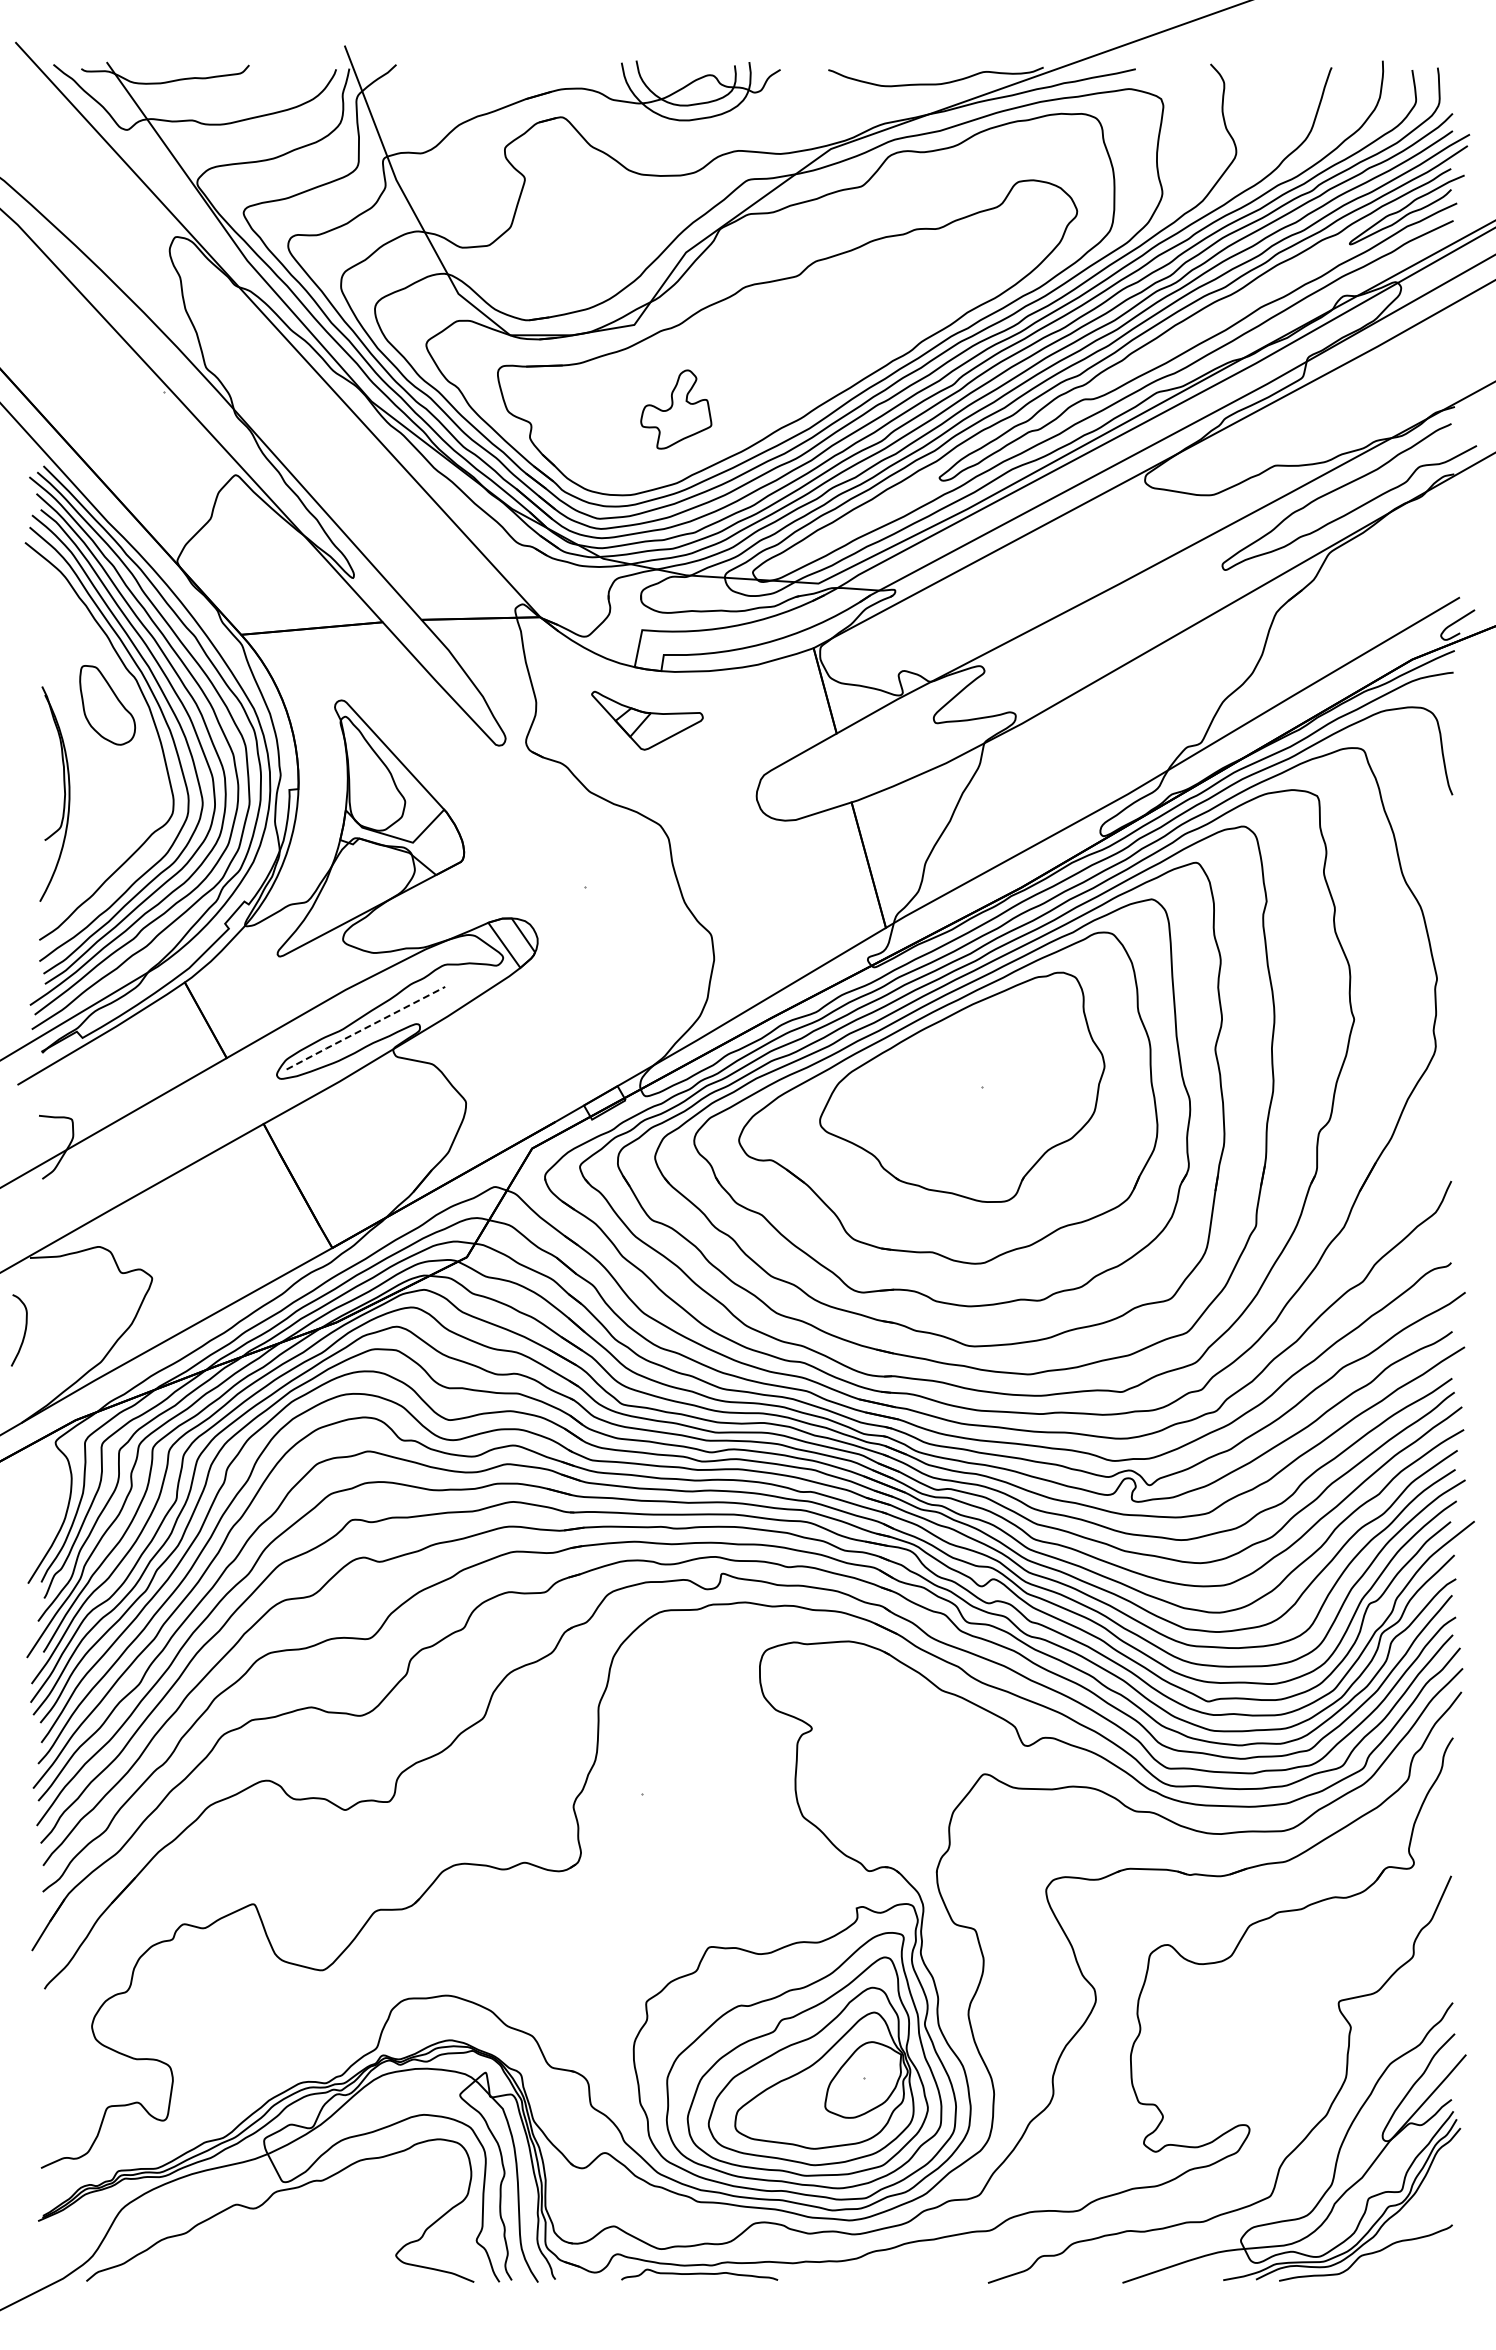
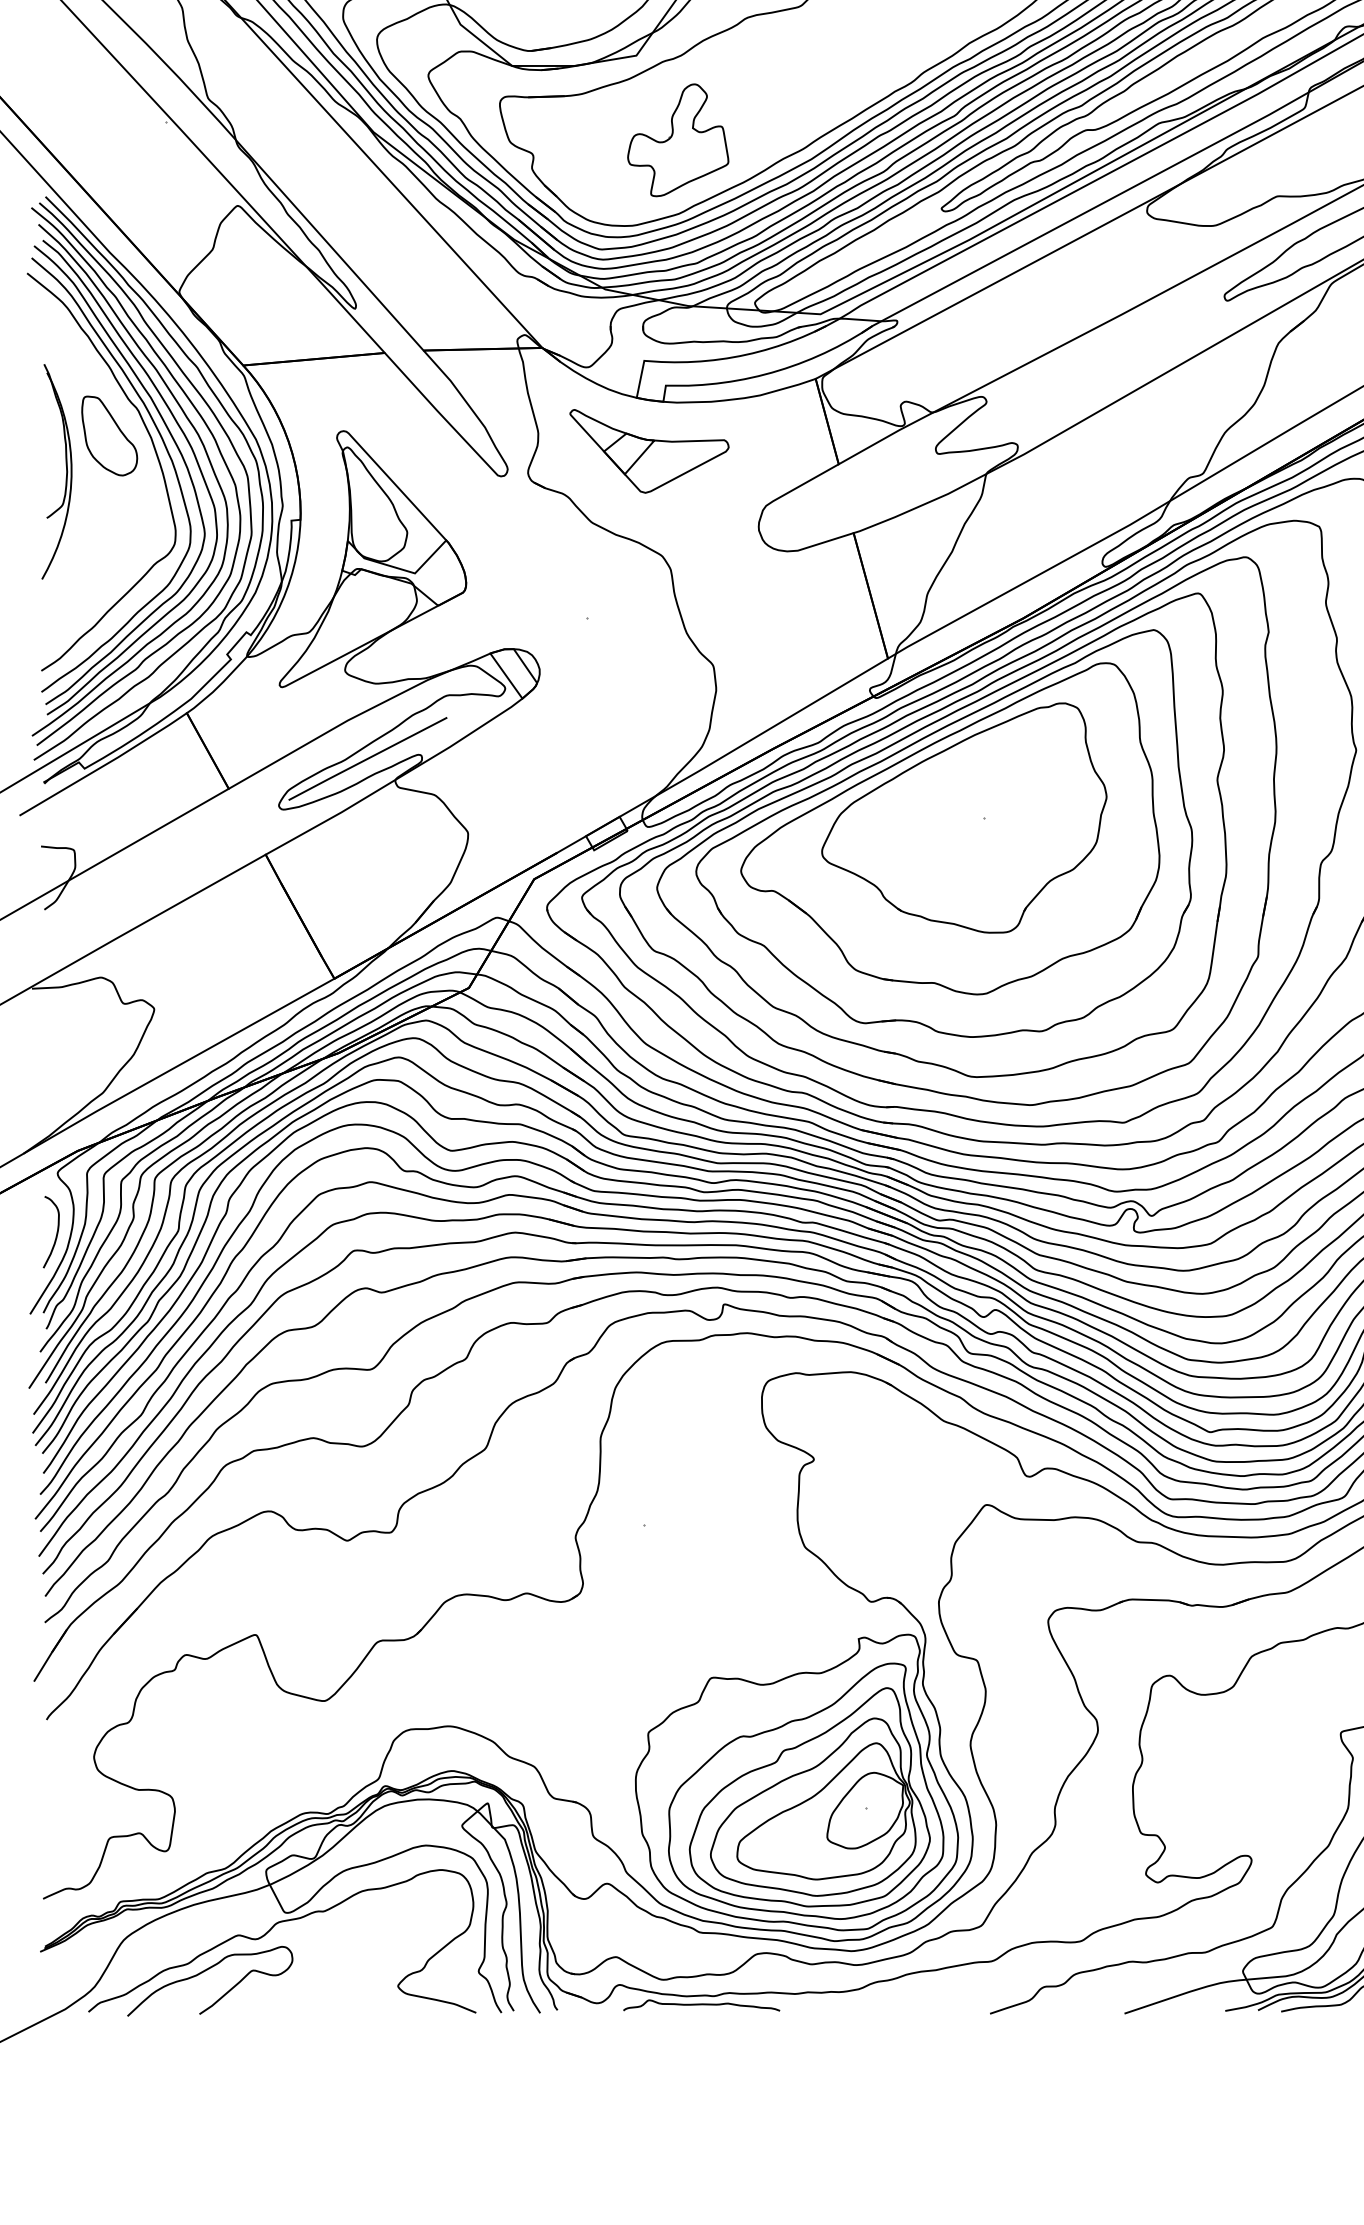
part: (676, 409) -> (678, 140), size x1.43
part: (647, 720) -> (649, 451), size x1.43
part: (64, 793) -> (66, 471), moved
line: (365, 1028) -> (367, 759), dashed -> solid
curve: (24, 1330) -> (56, 1232), moved
curve: (204, 2240) -> (206, 1971), added

